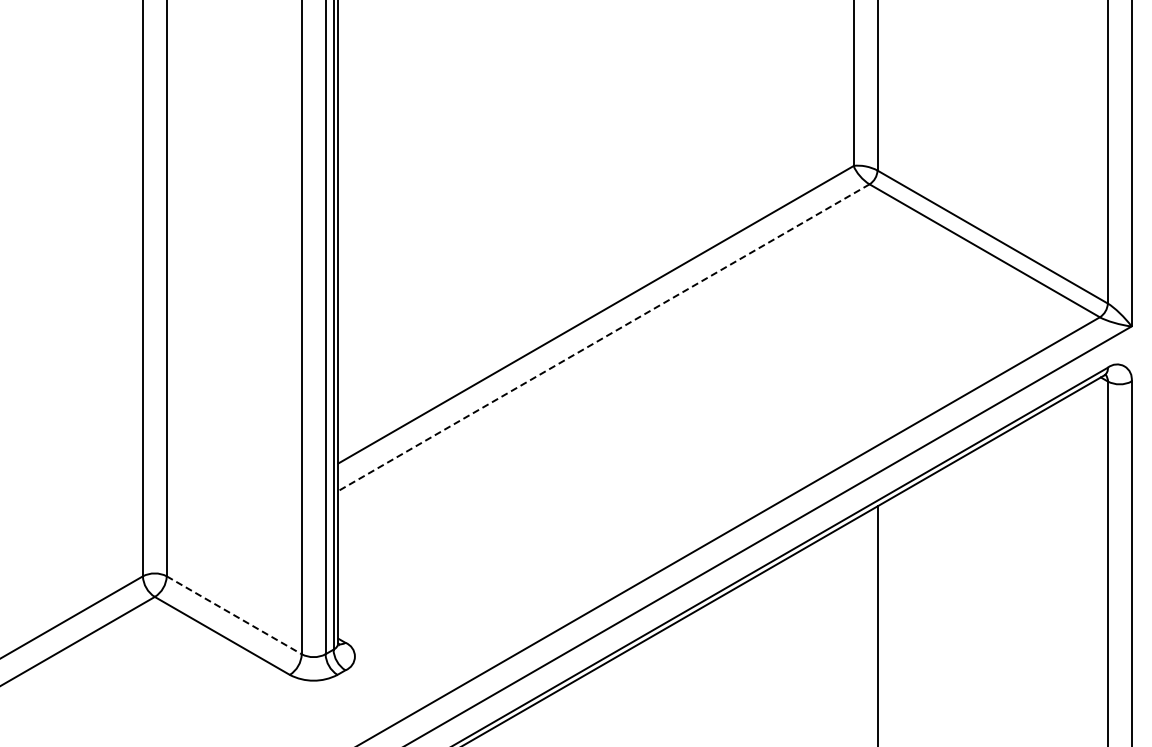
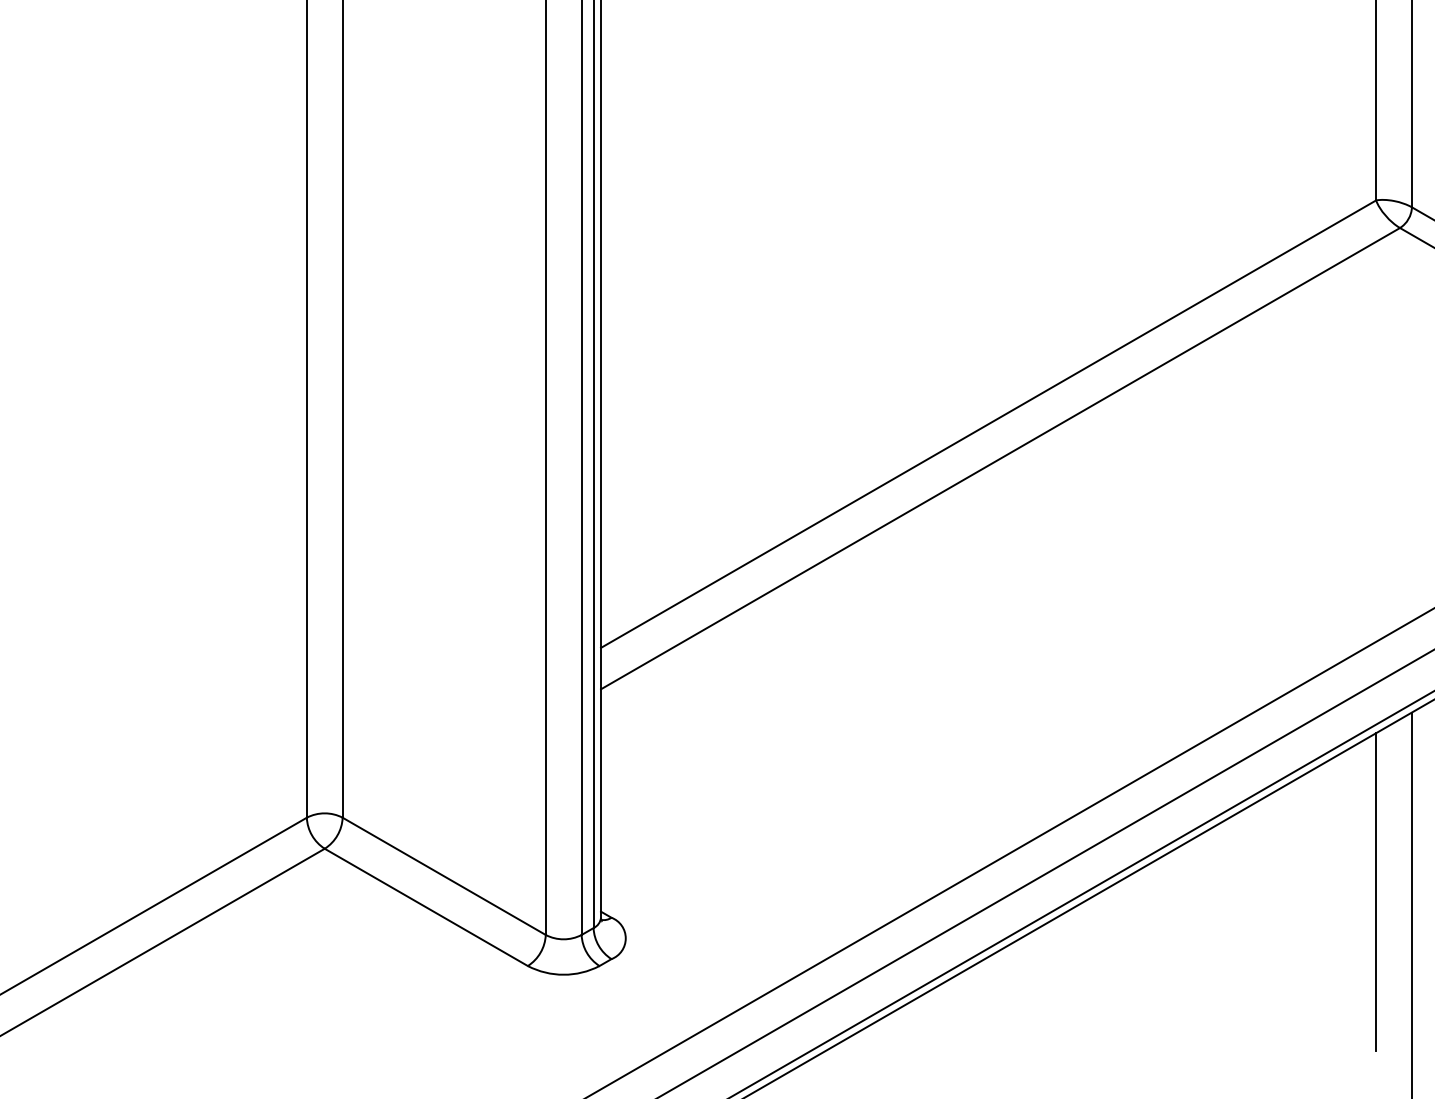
line: (604, 337) -> (1001, 458), dashed -> solid
line: (234, 615) -> (444, 876), dashed -> solid
line: (853, 625) -> (1375, 891), added

